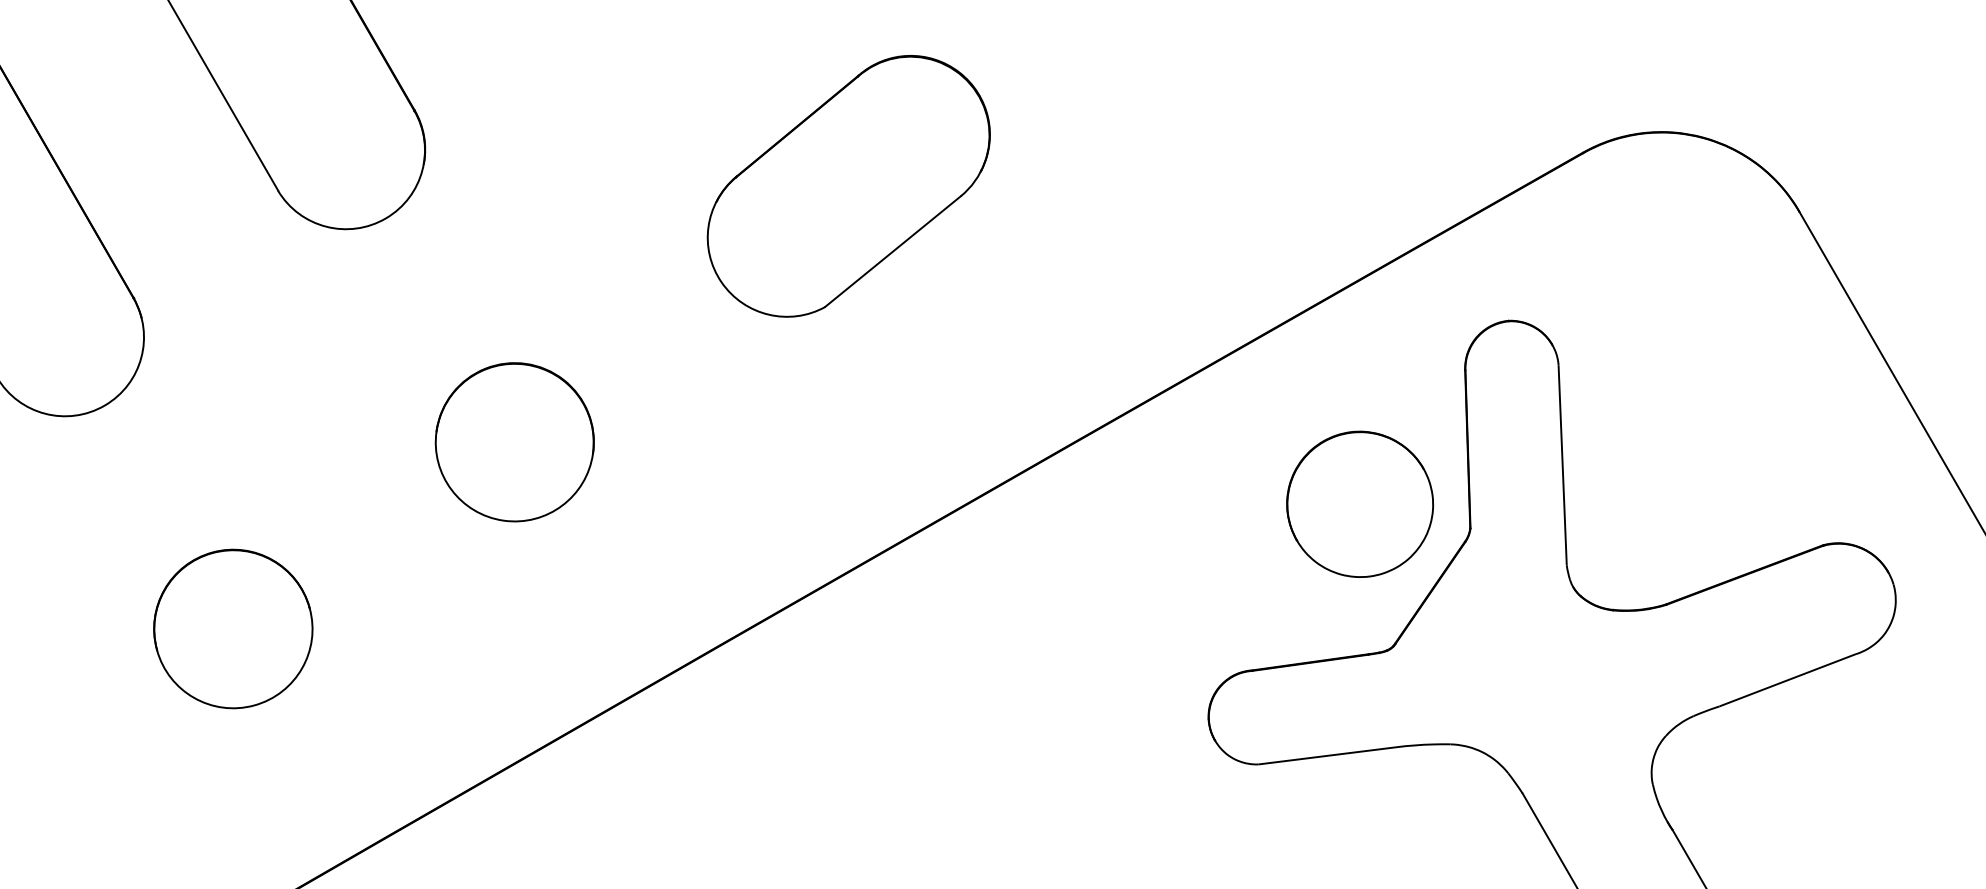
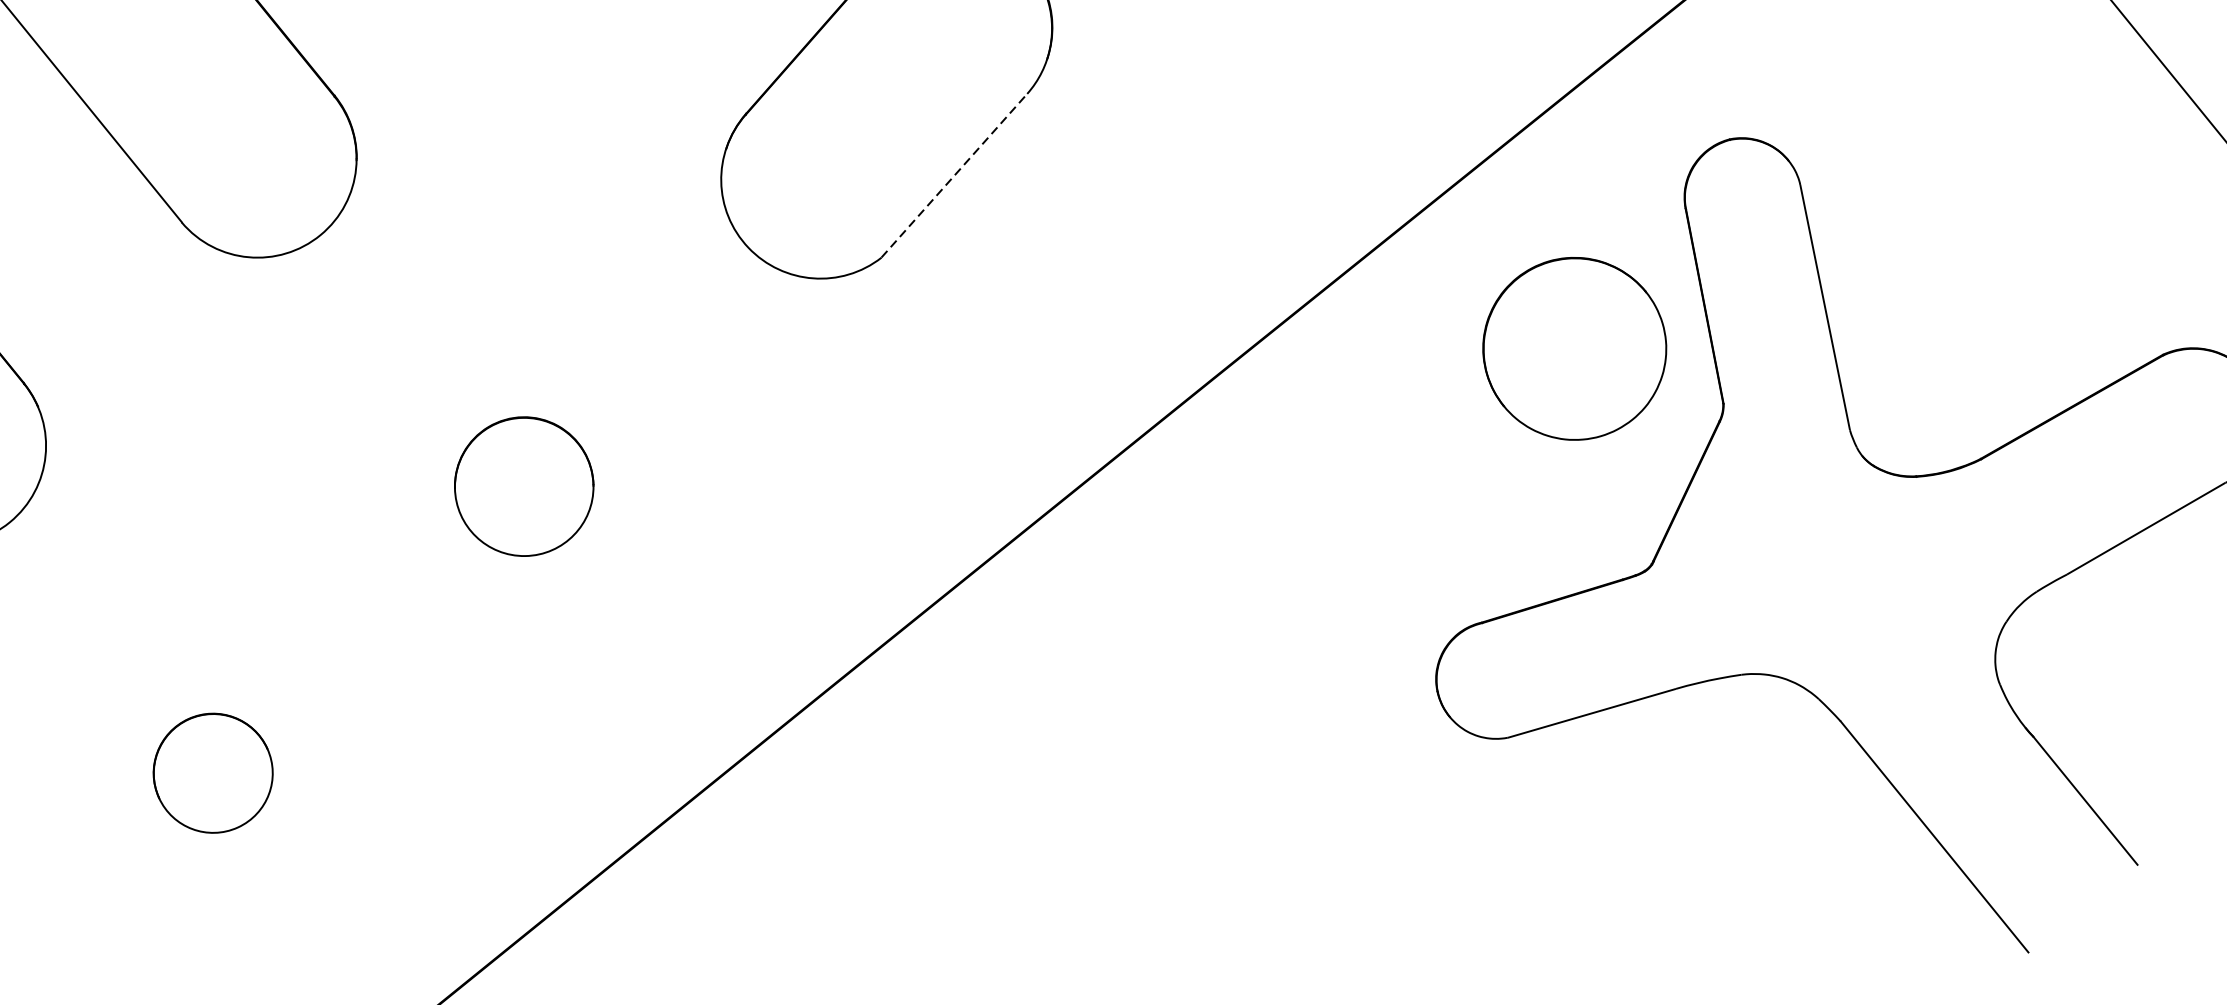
line: (893, 251) -> (954, 175), solid -> dashed
part: (514, 442) -> (523, 486), size x0.7
part: (1359, 503) -> (1573, 347), moved
part: (233, 628) -> (213, 772), size x0.6

